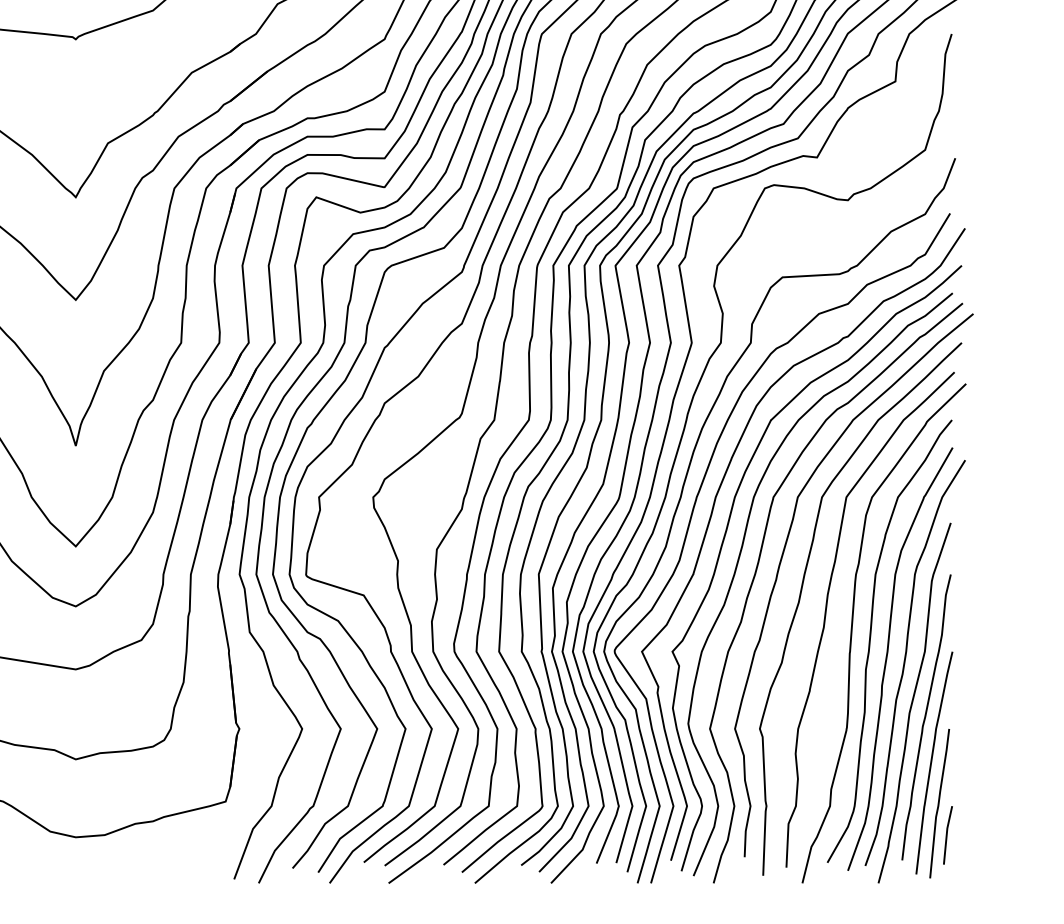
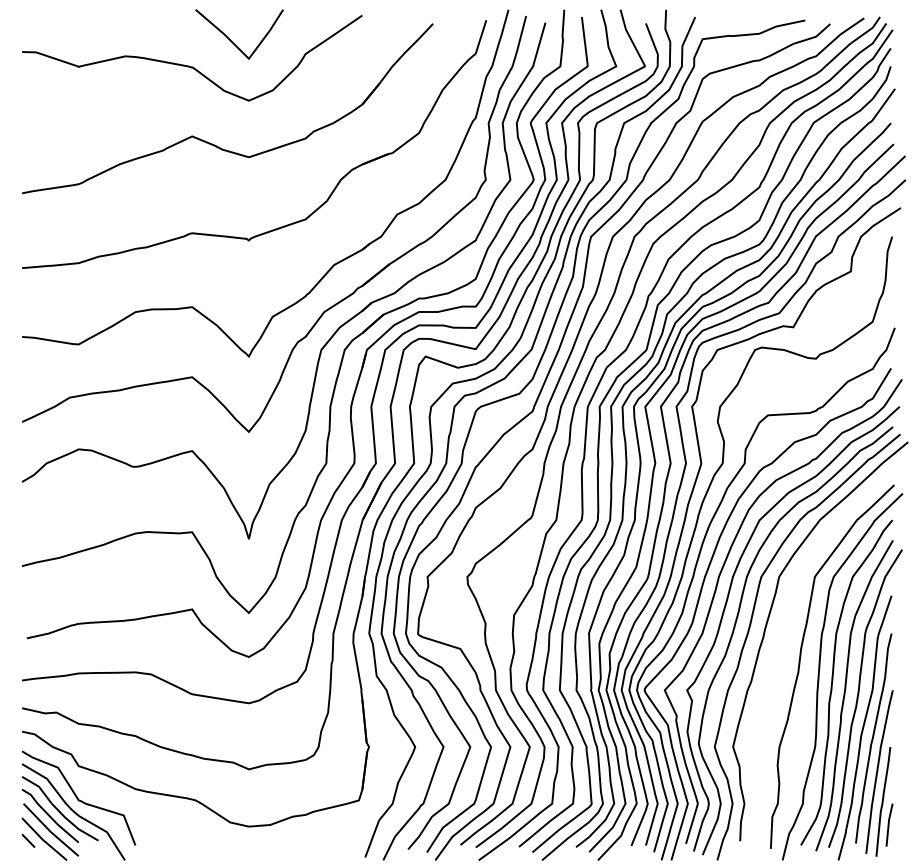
curve: (802, 593) -> (782, 647), removed

